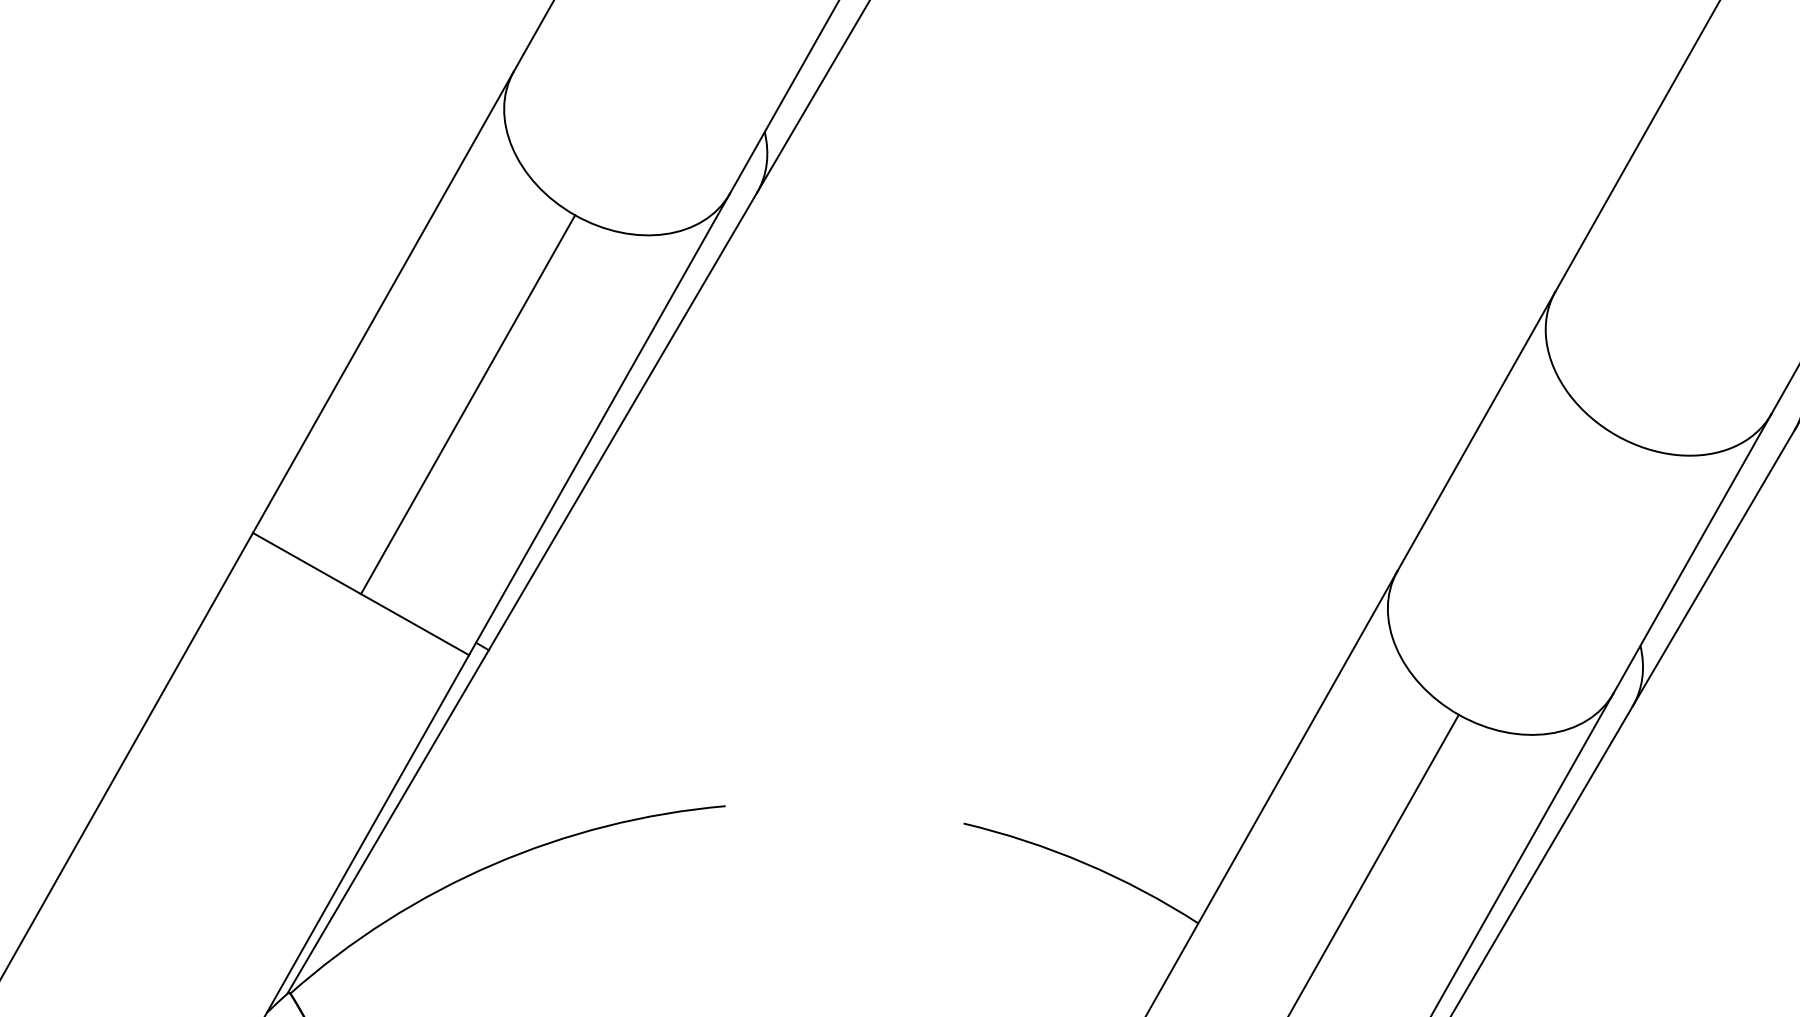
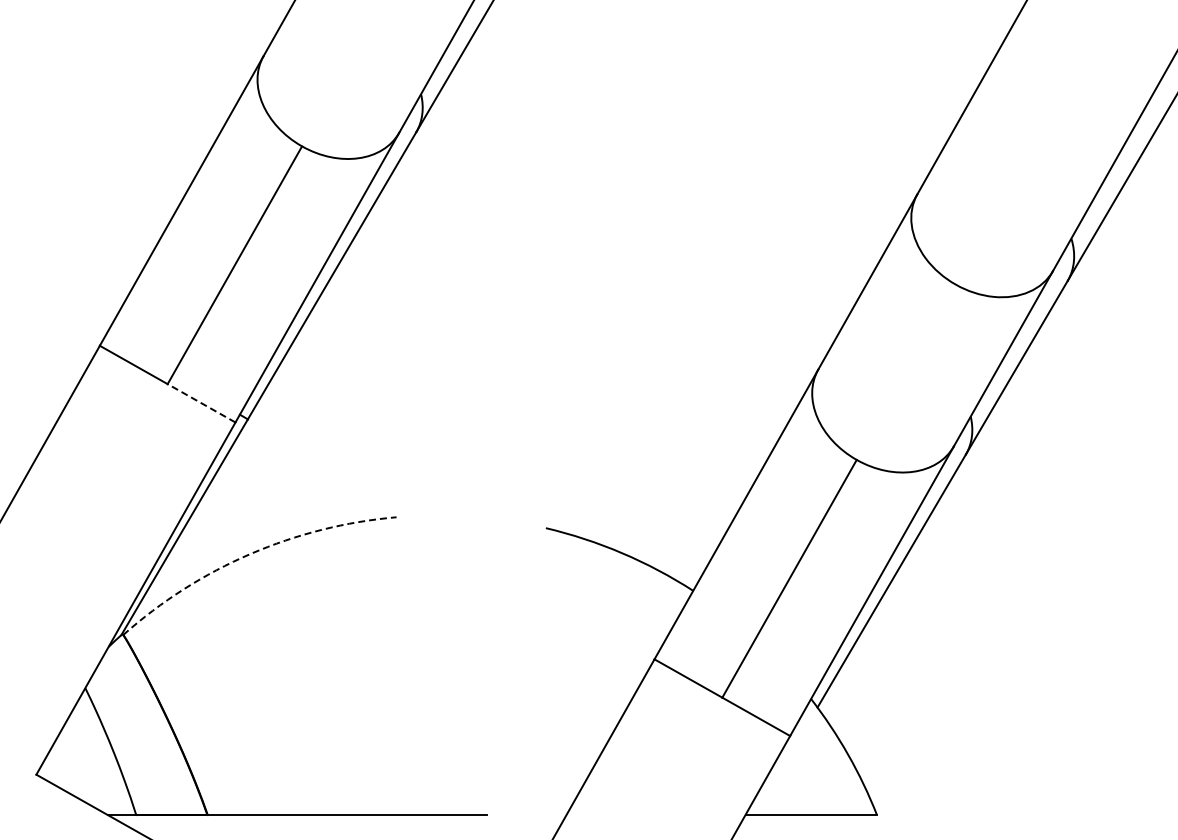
line: (414, 624) -> (201, 403), solid -> dashed
arc: (492, 865) -> (250, 554), solid -> dashed

